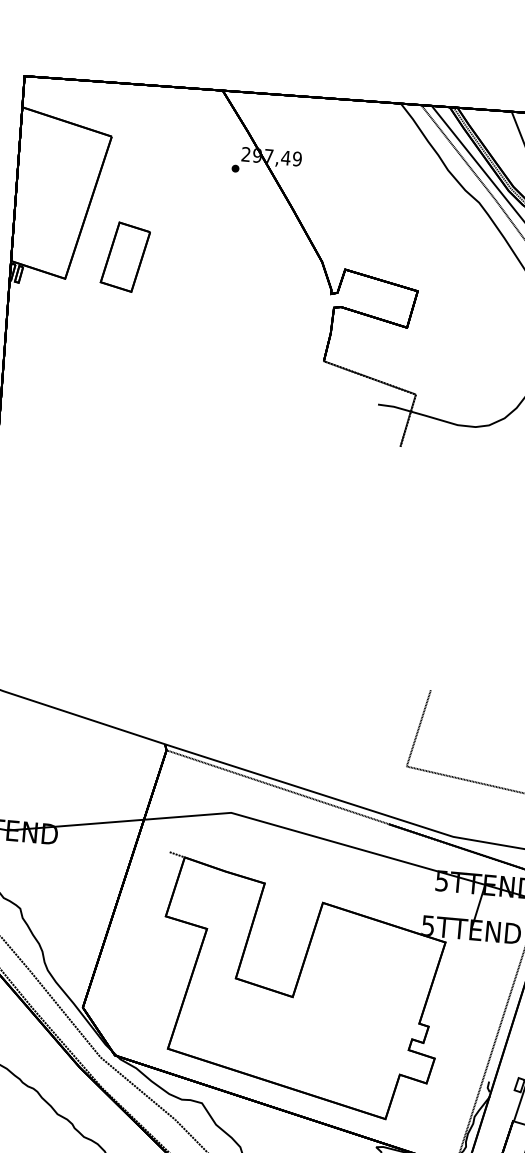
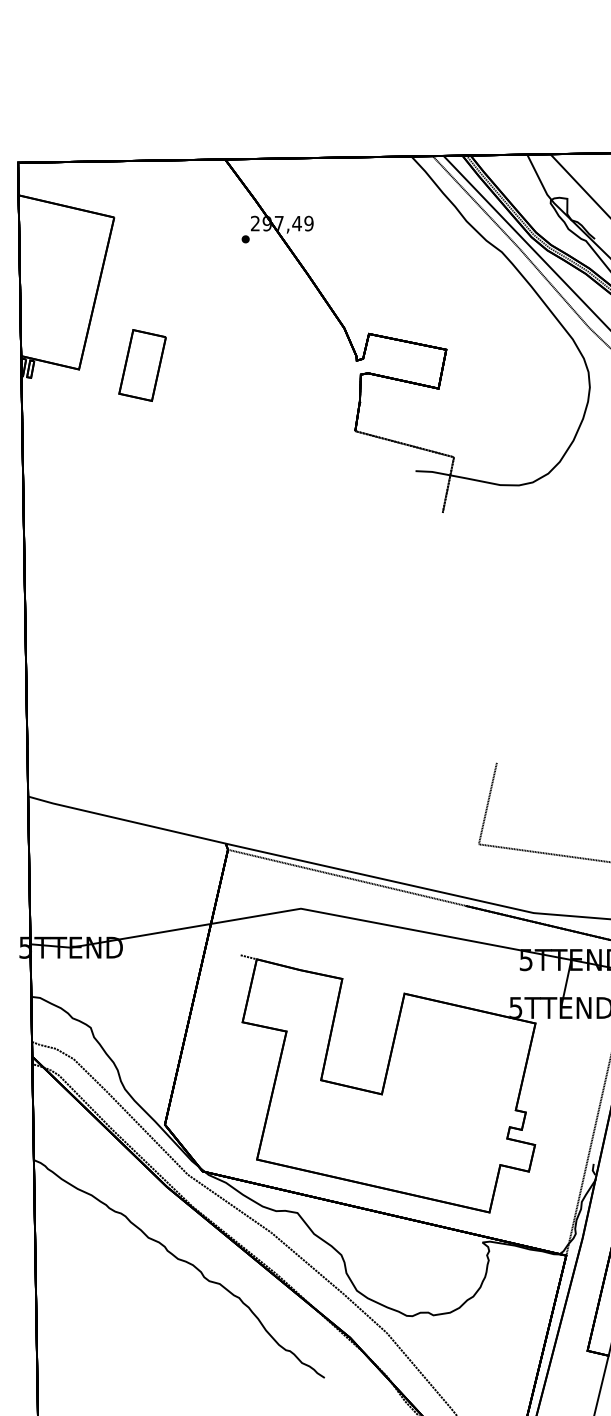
part: (125, 257) -> (142, 365), moved

